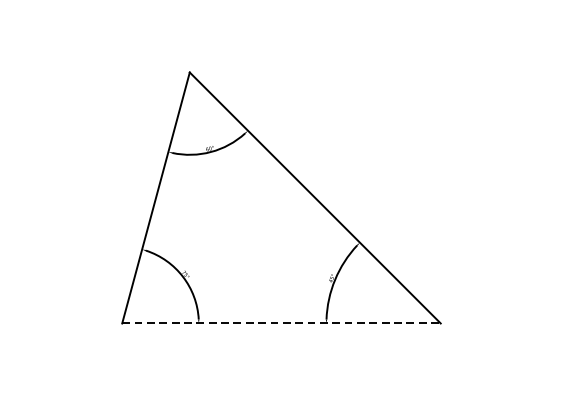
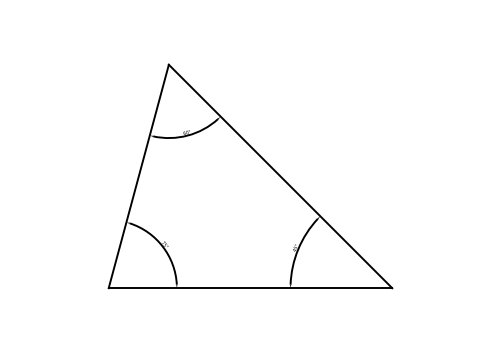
line: (281, 323) -> (250, 288), dashed -> solid

